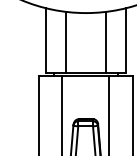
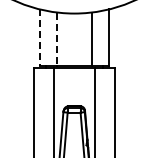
line: (46, 41) -> (39, 38), solid -> dashed
line: (66, 42) -> (57, 39), solid -> dashed

